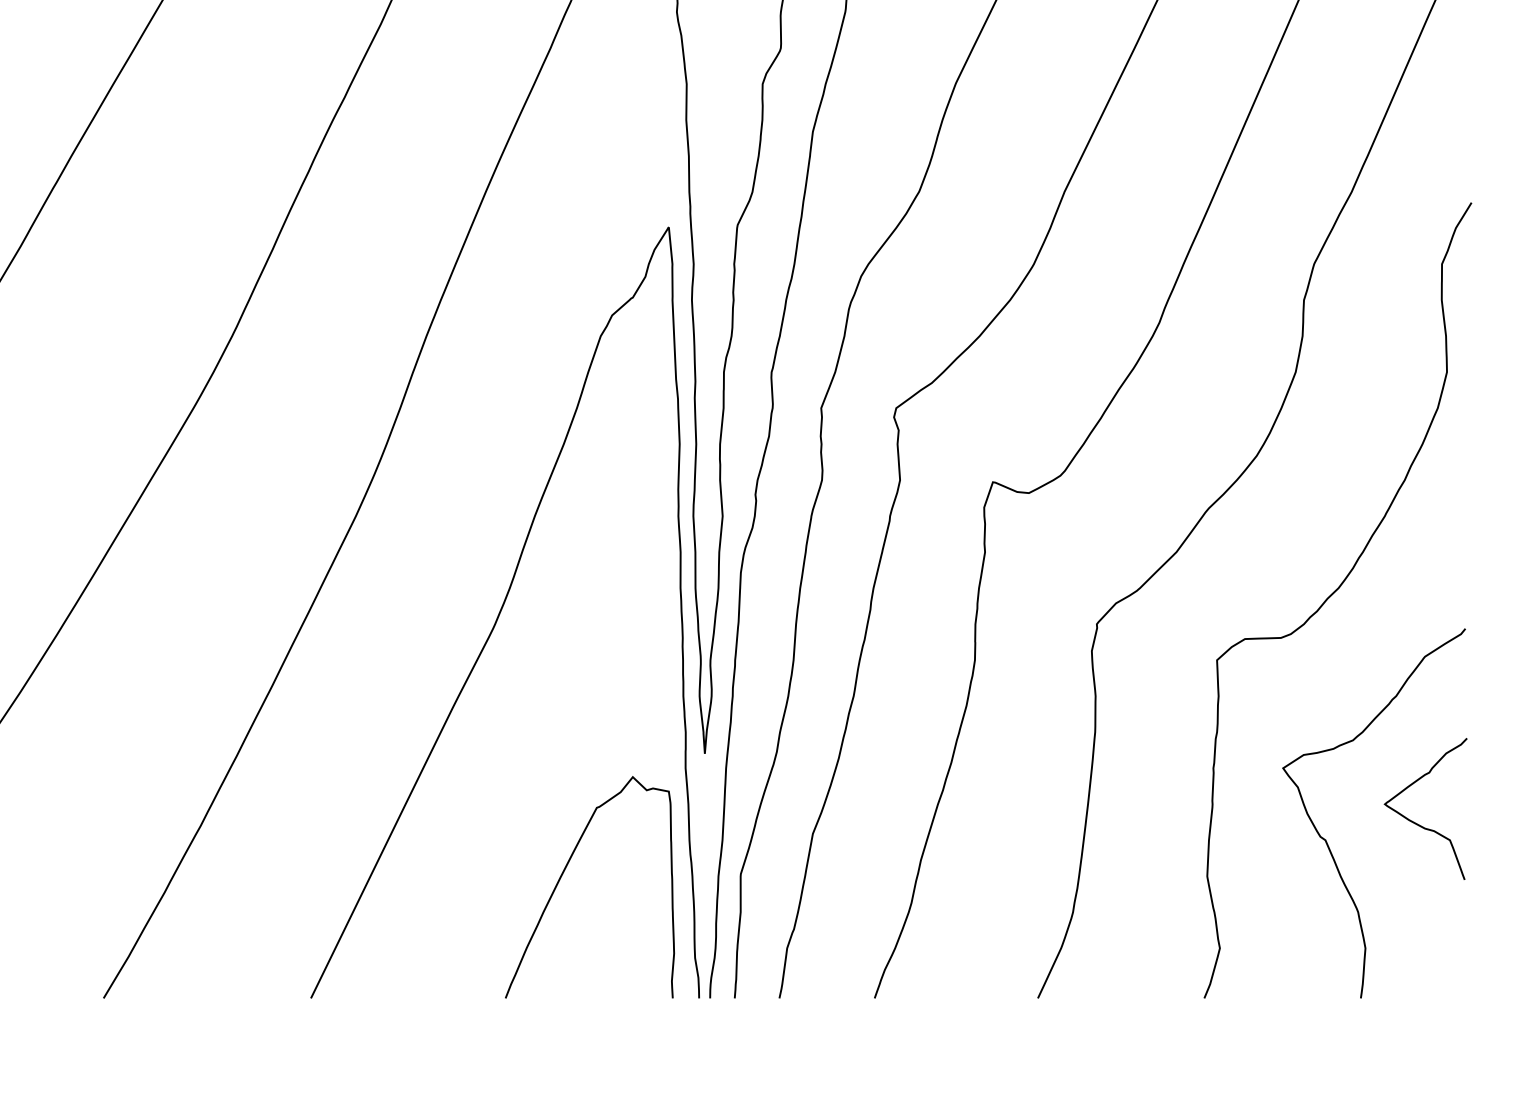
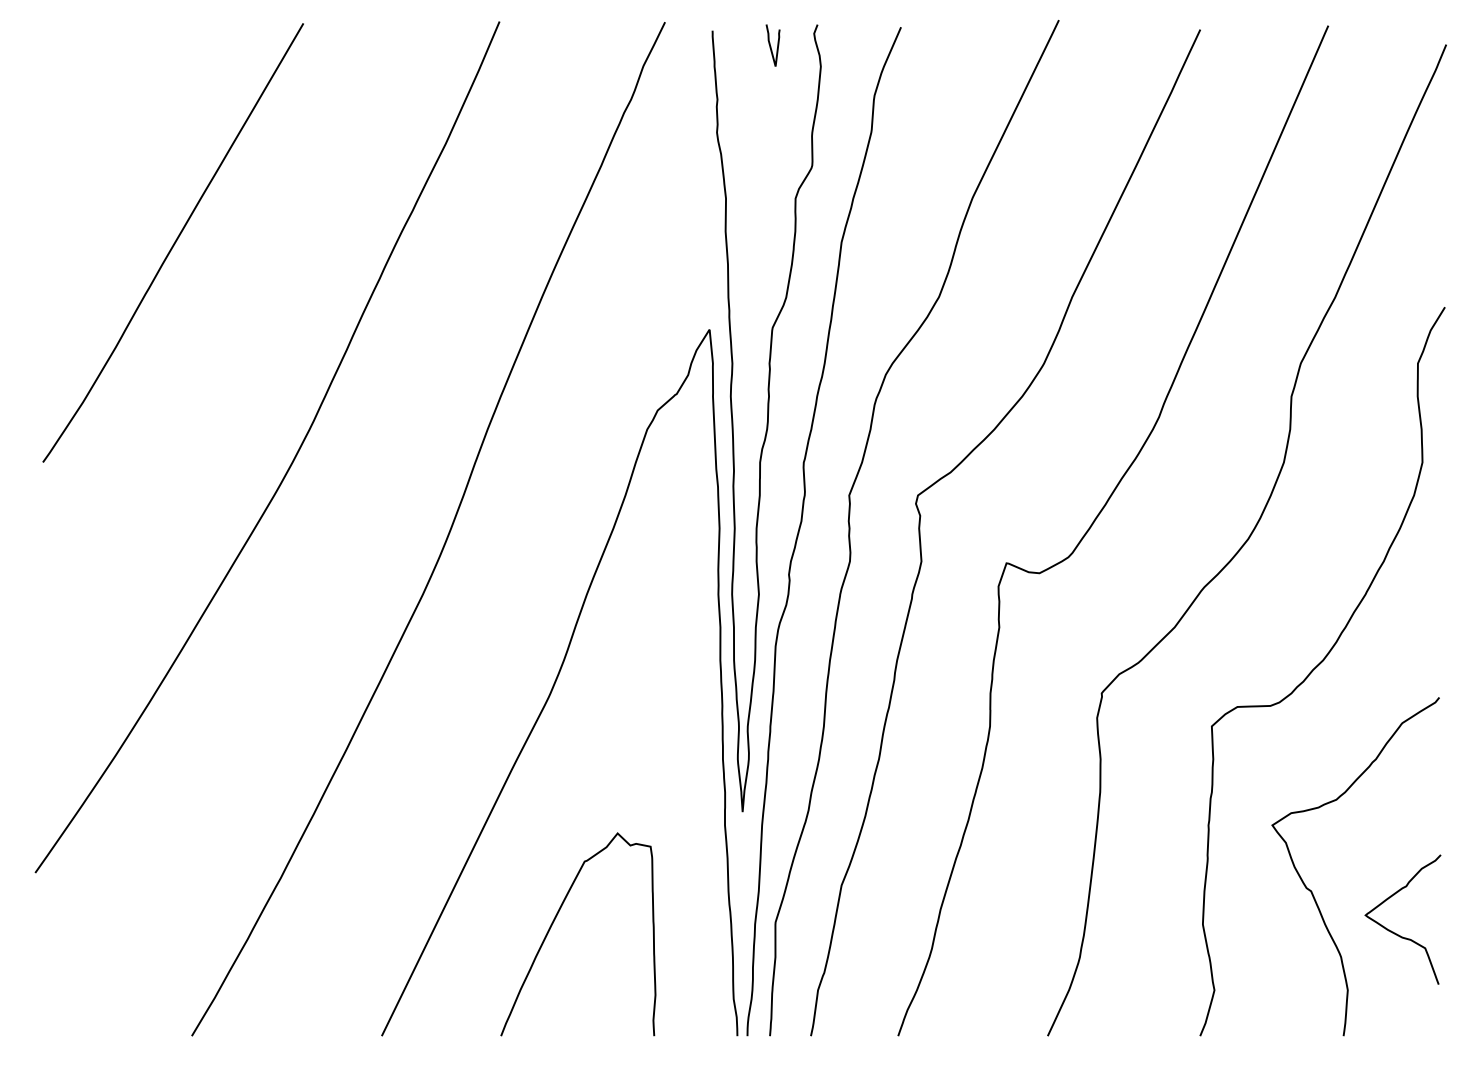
curve: (1417, 823) -> (1395, 932), moved
curve: (563, 873) -> (554, 921), moved

